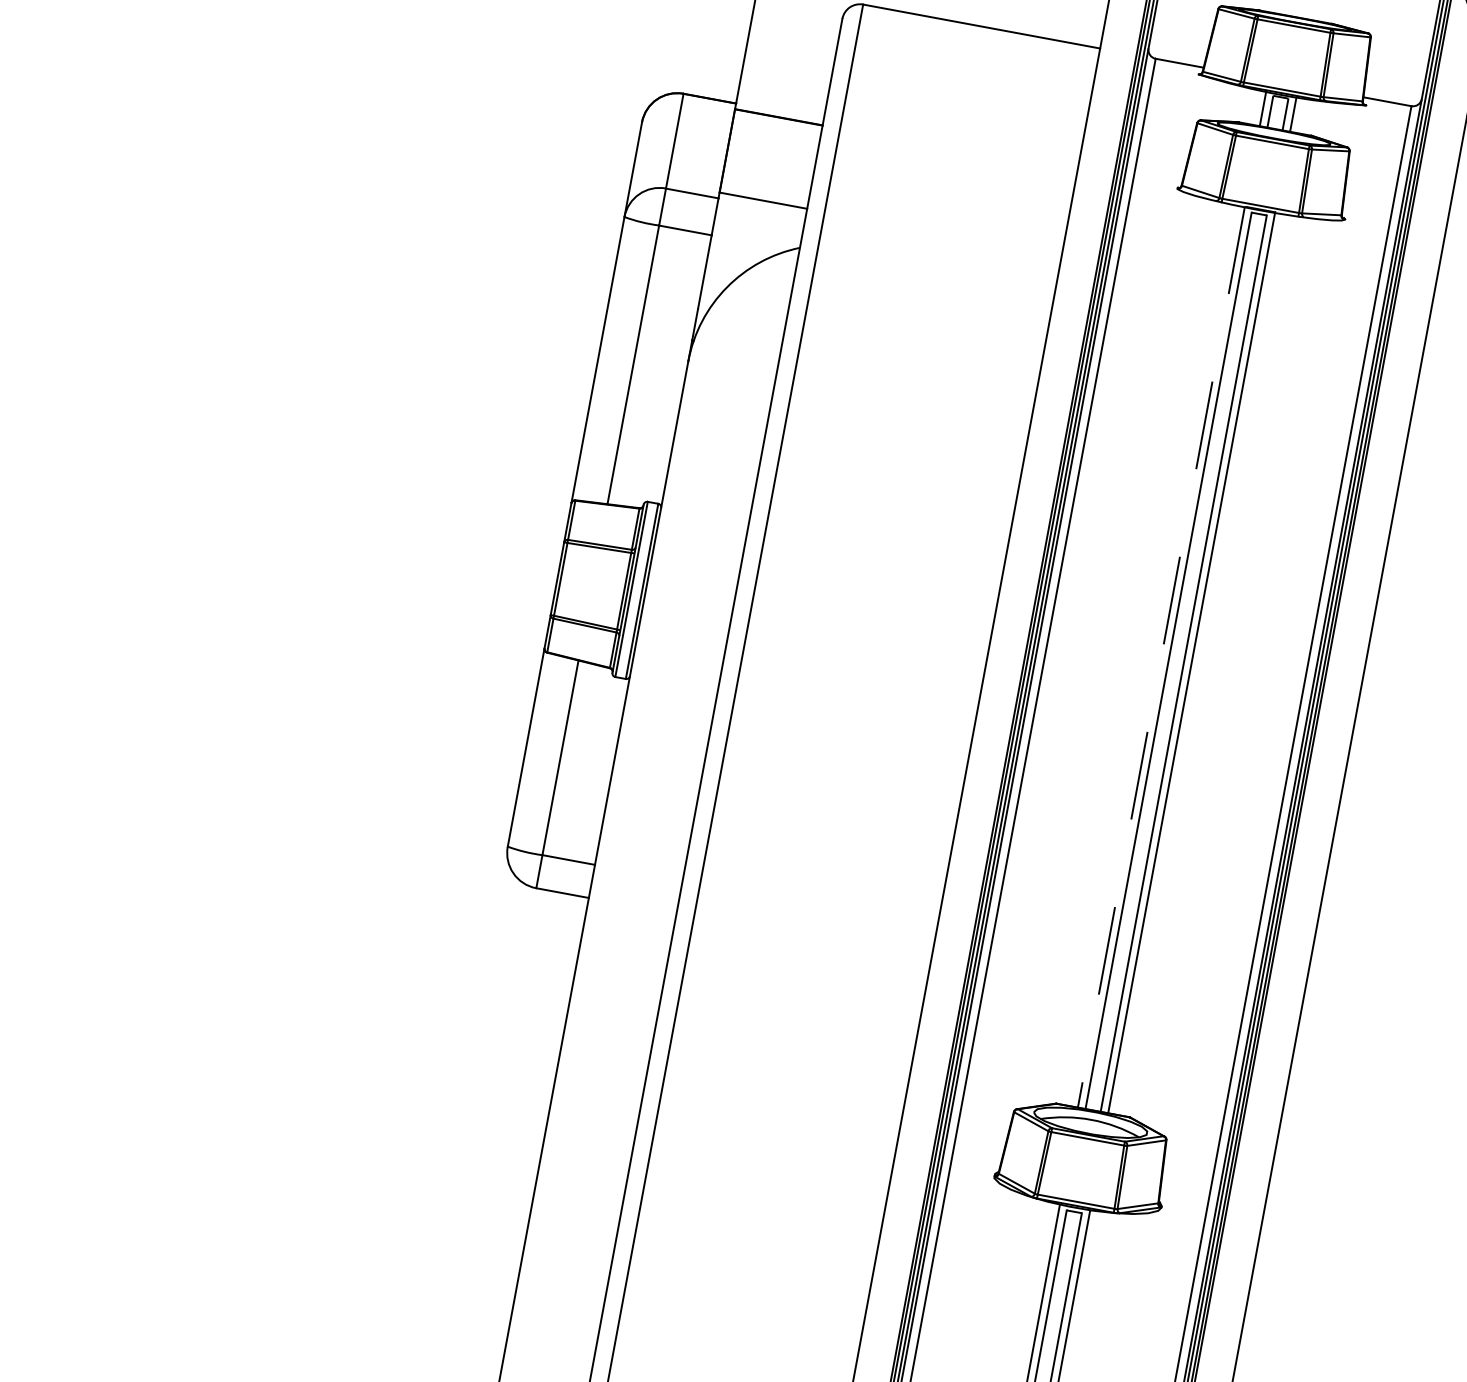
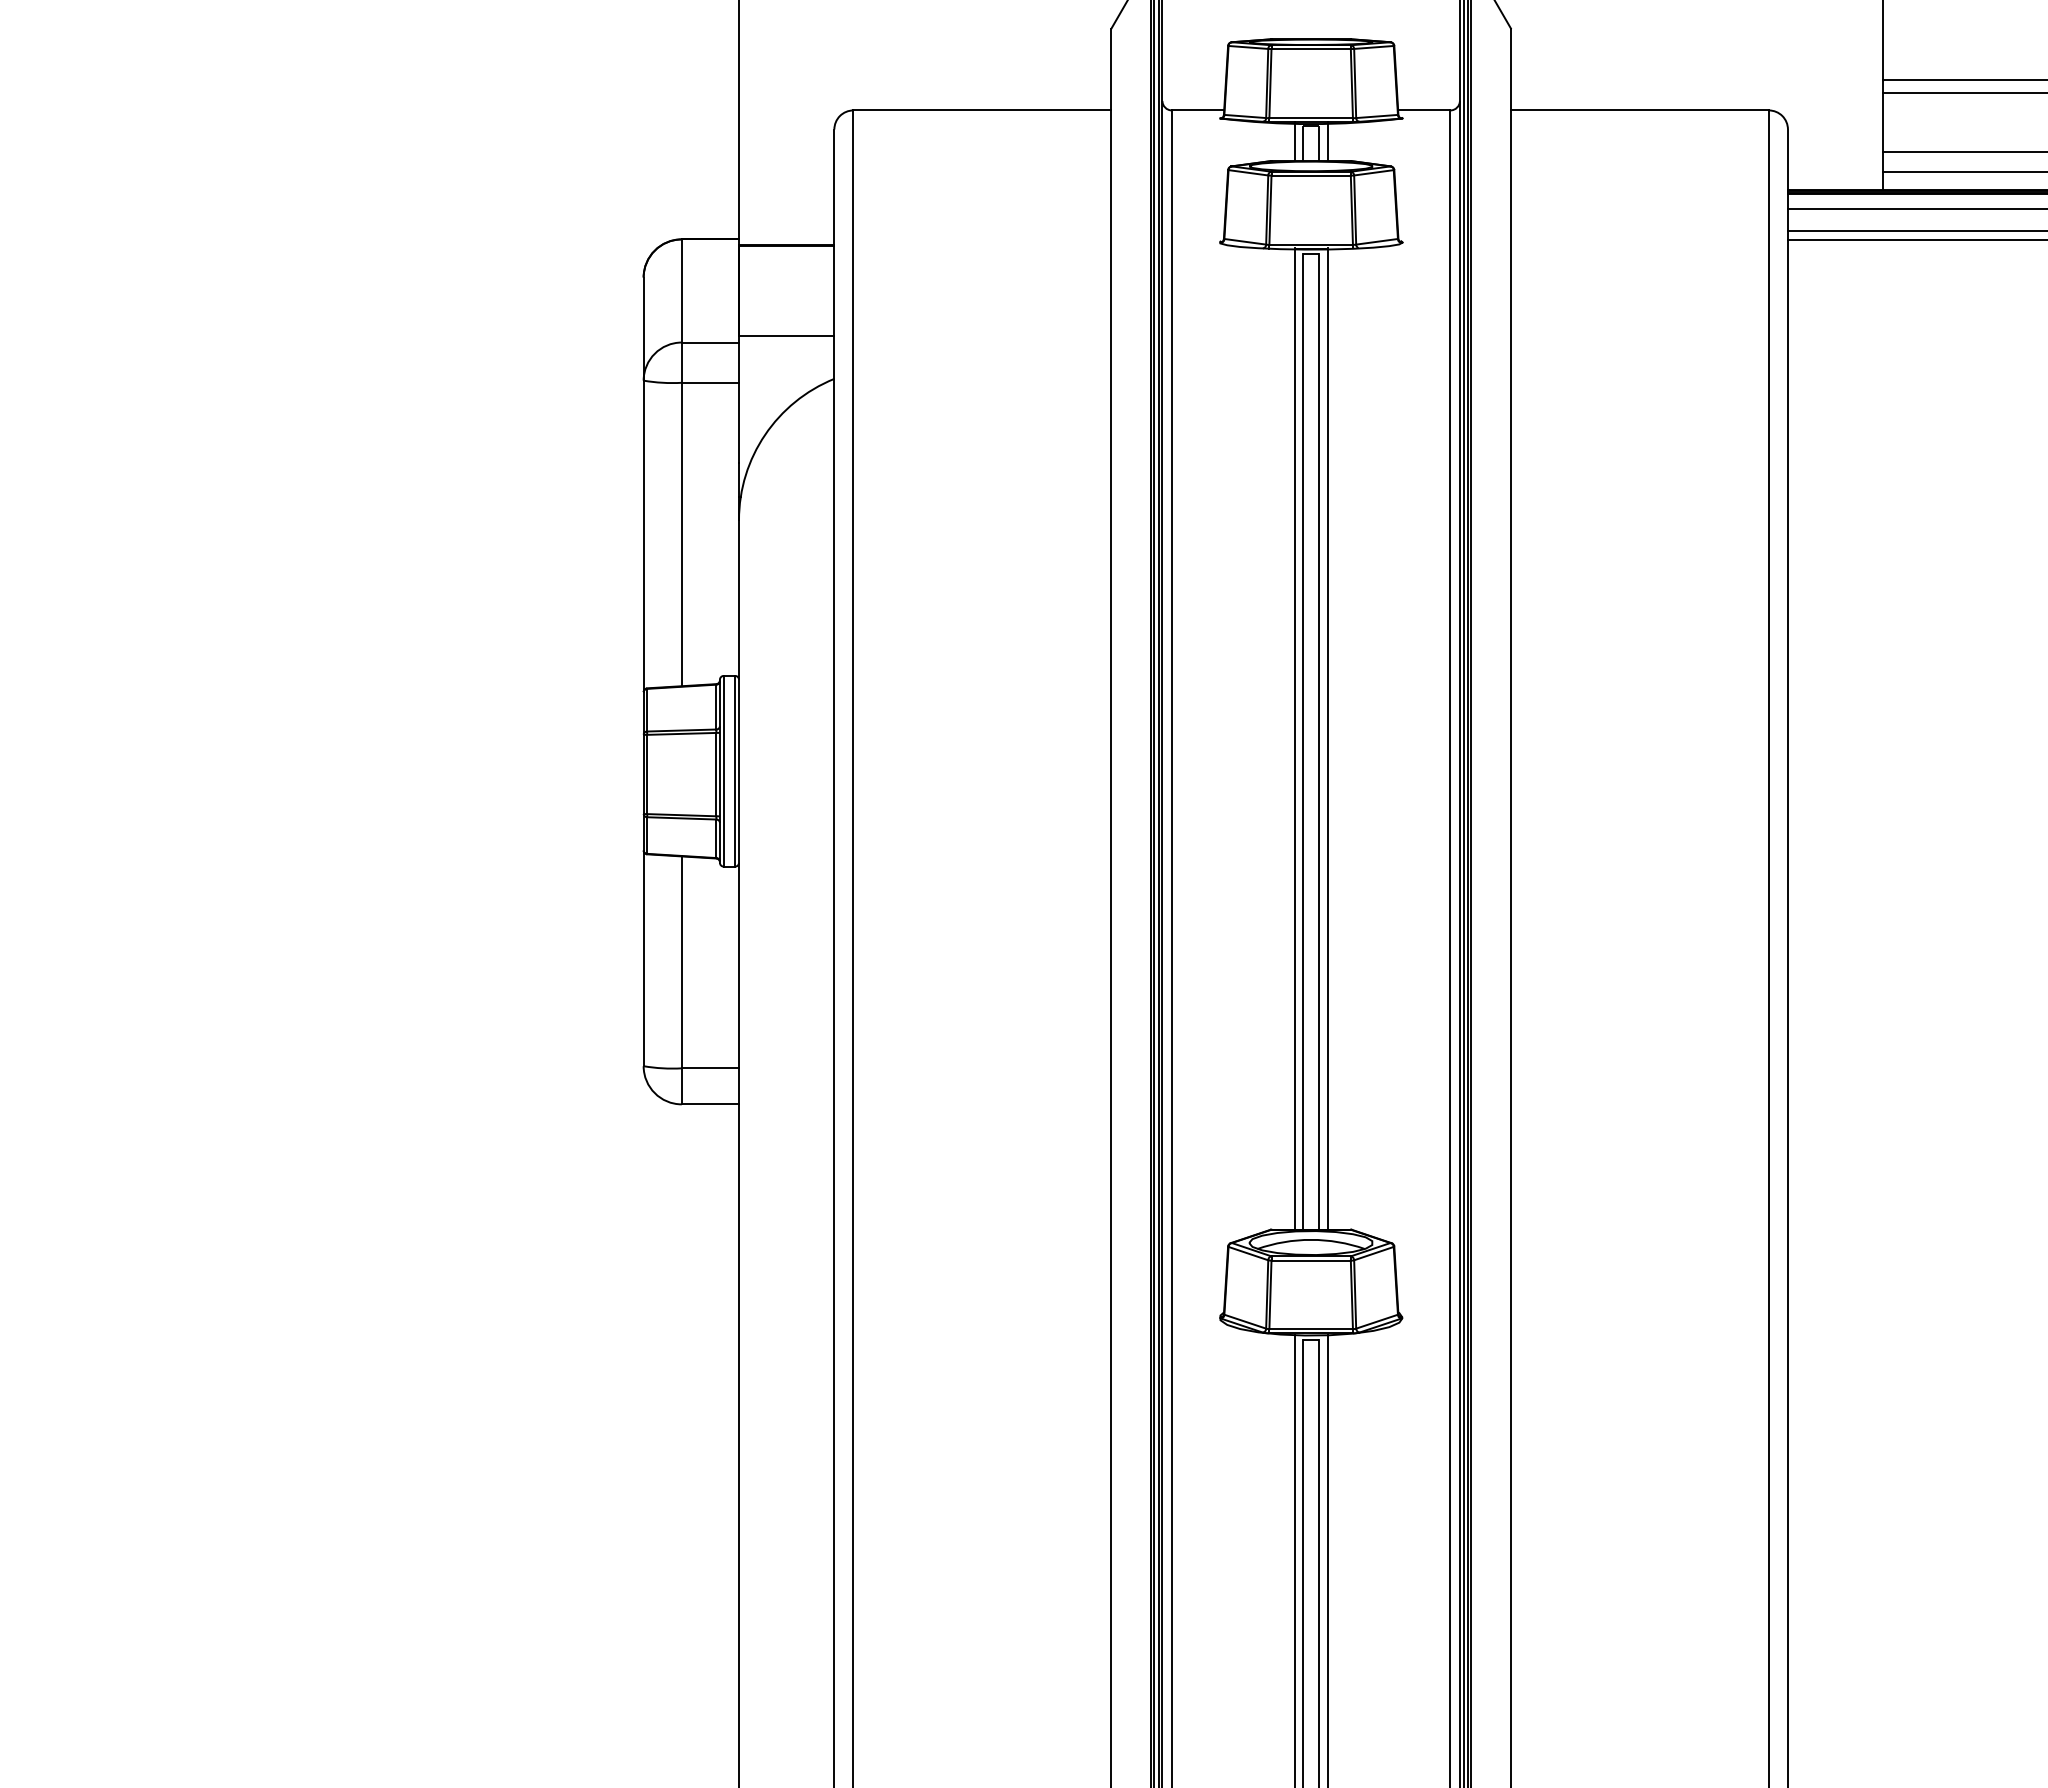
line: (1161, 657) -> (1294, 739), dashed -> solid

